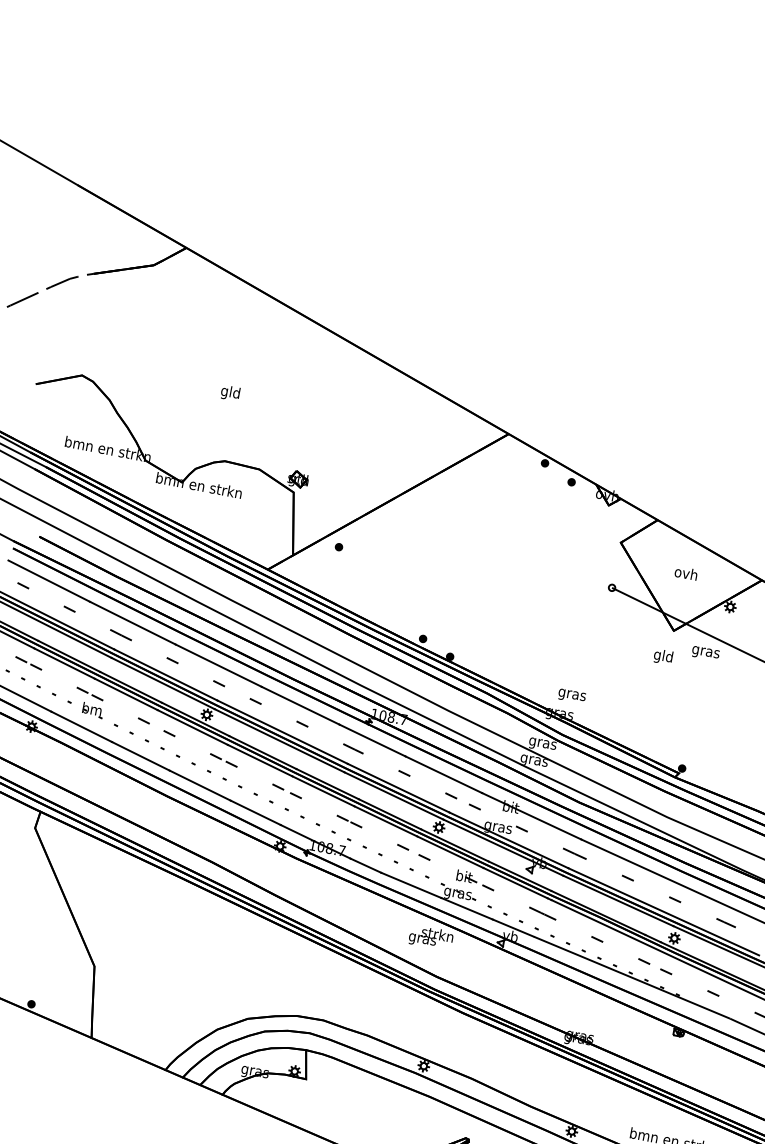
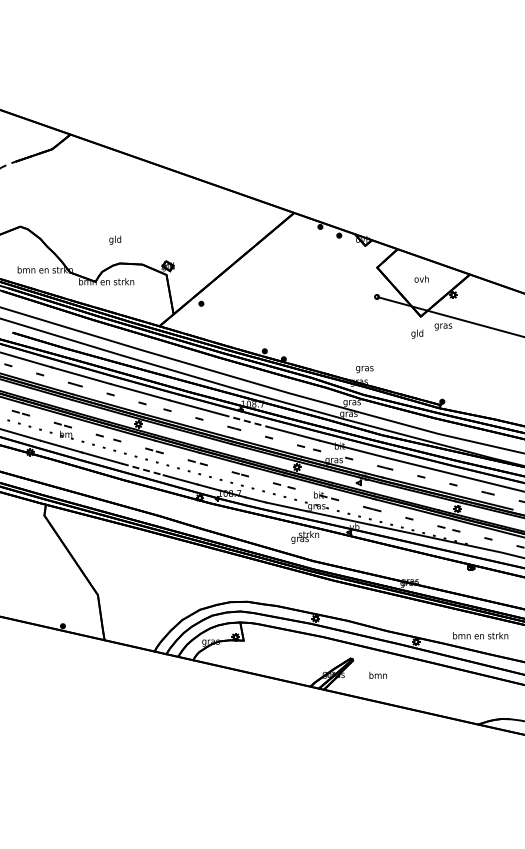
text: (231, 392) -> (115, 239), moved
line: (373, 740) -> (245, 420), solid -> dashed
line: (199, 785) -> (142, 469), solid -> dashed

